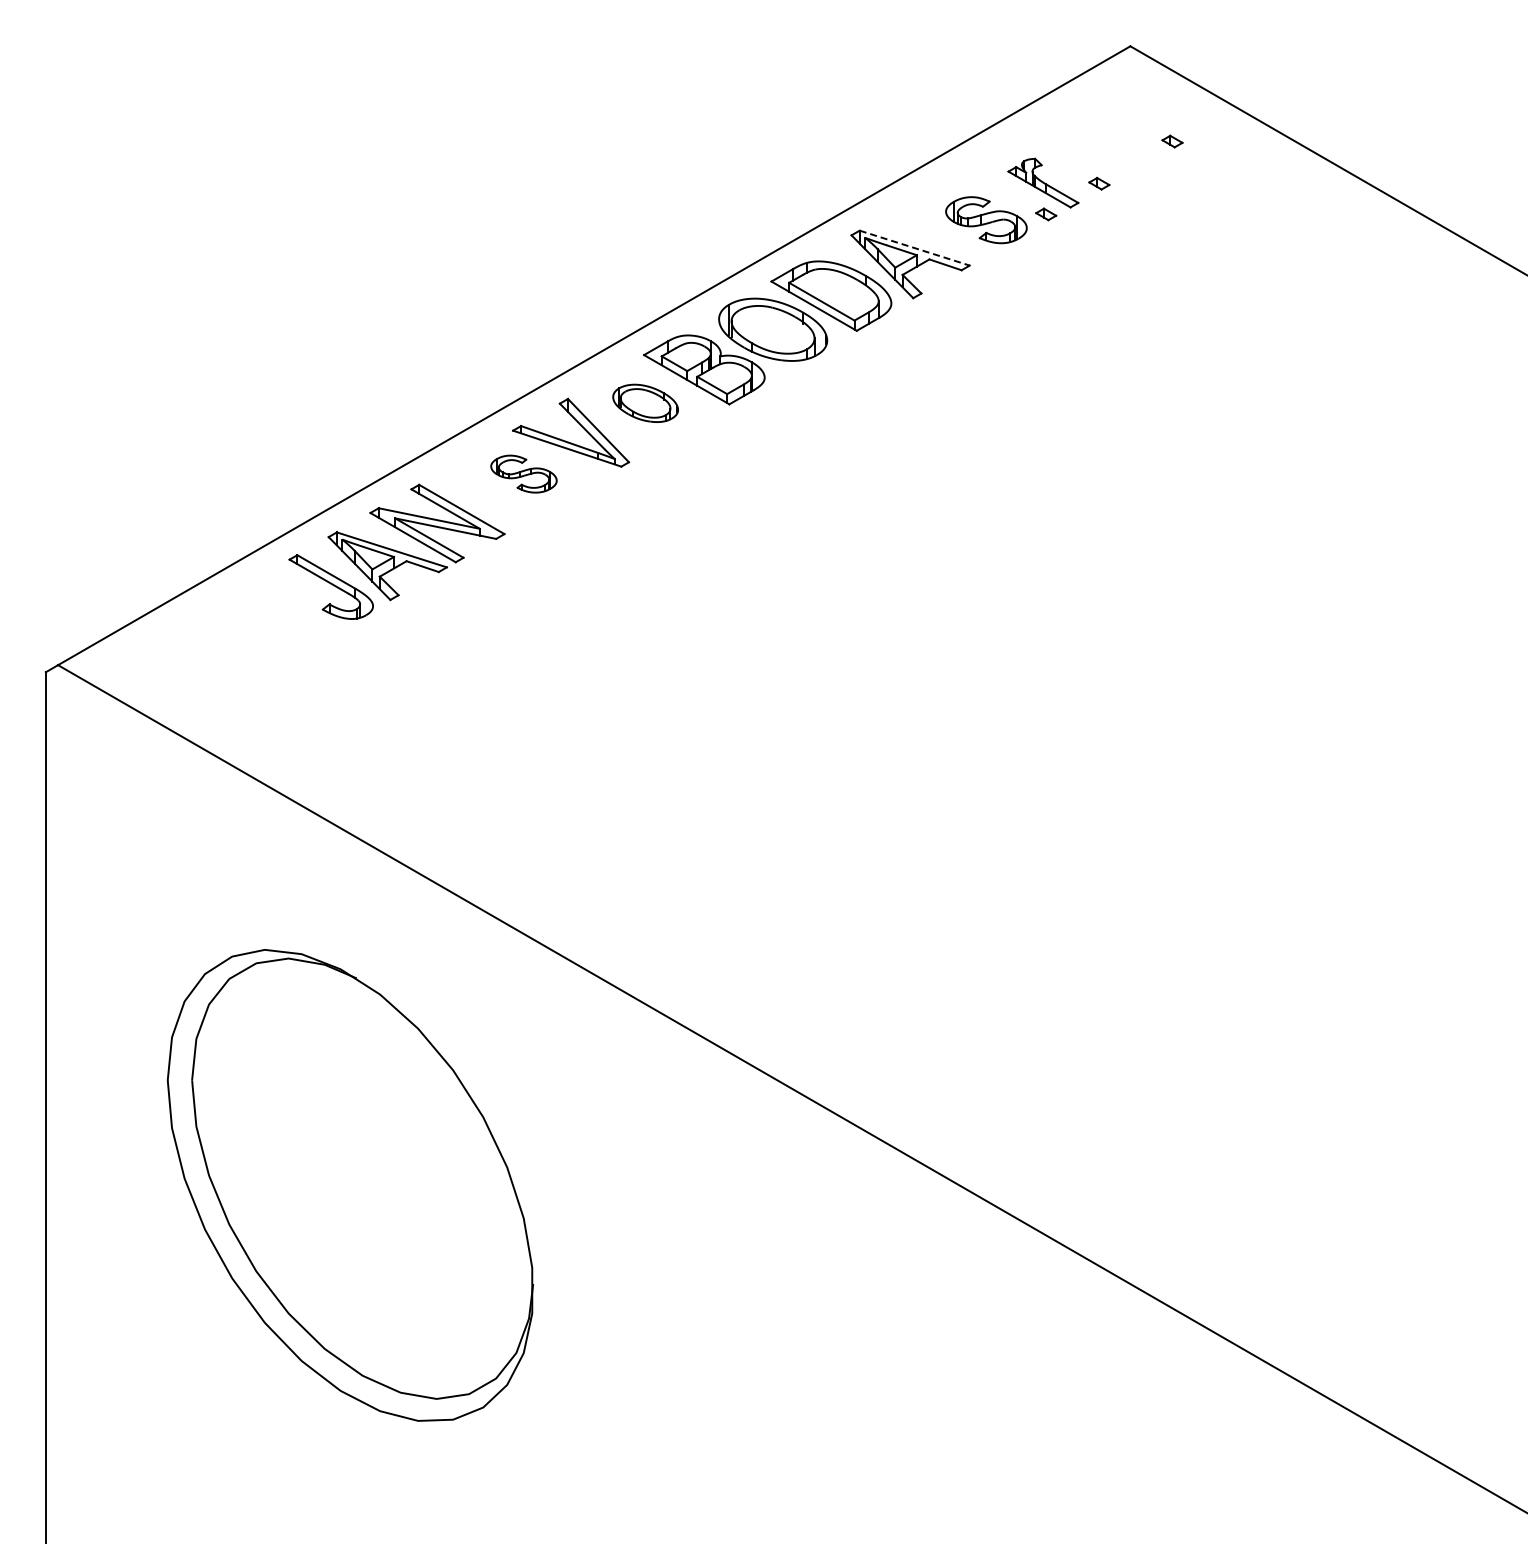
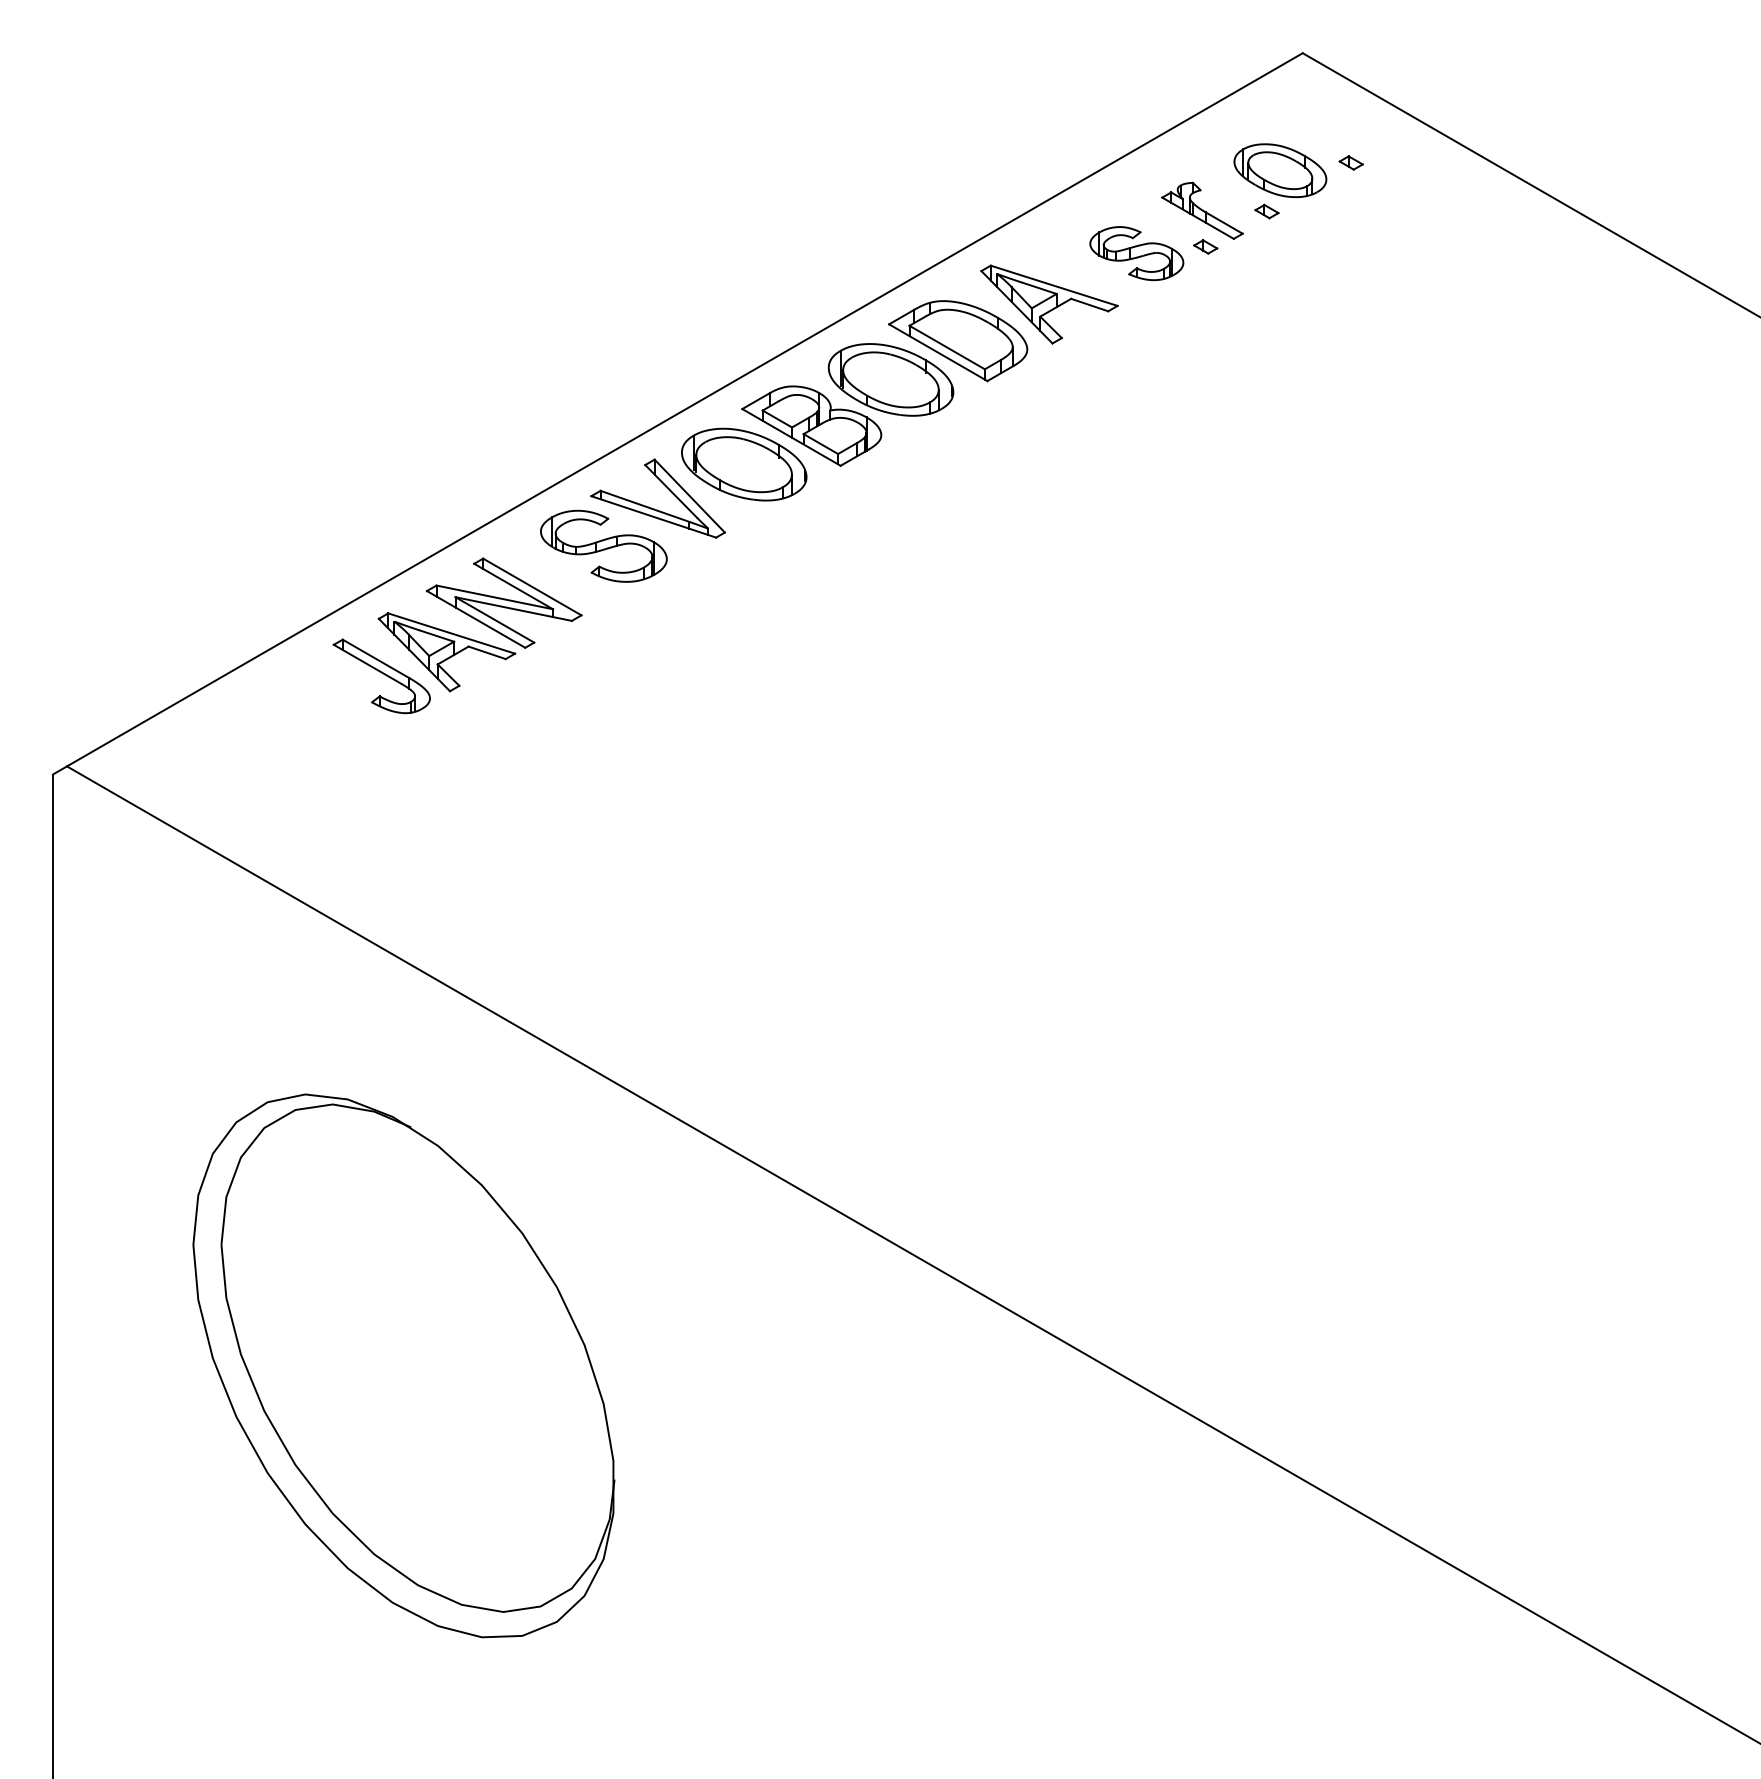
part: (1110, 148) -> (1279, 170), added
line: (914, 248) -> (1053, 286), dashed -> solid
part: (645, 403) -> (743, 464), size x1.67
part: (523, 473) -> (603, 545), size x1.67

